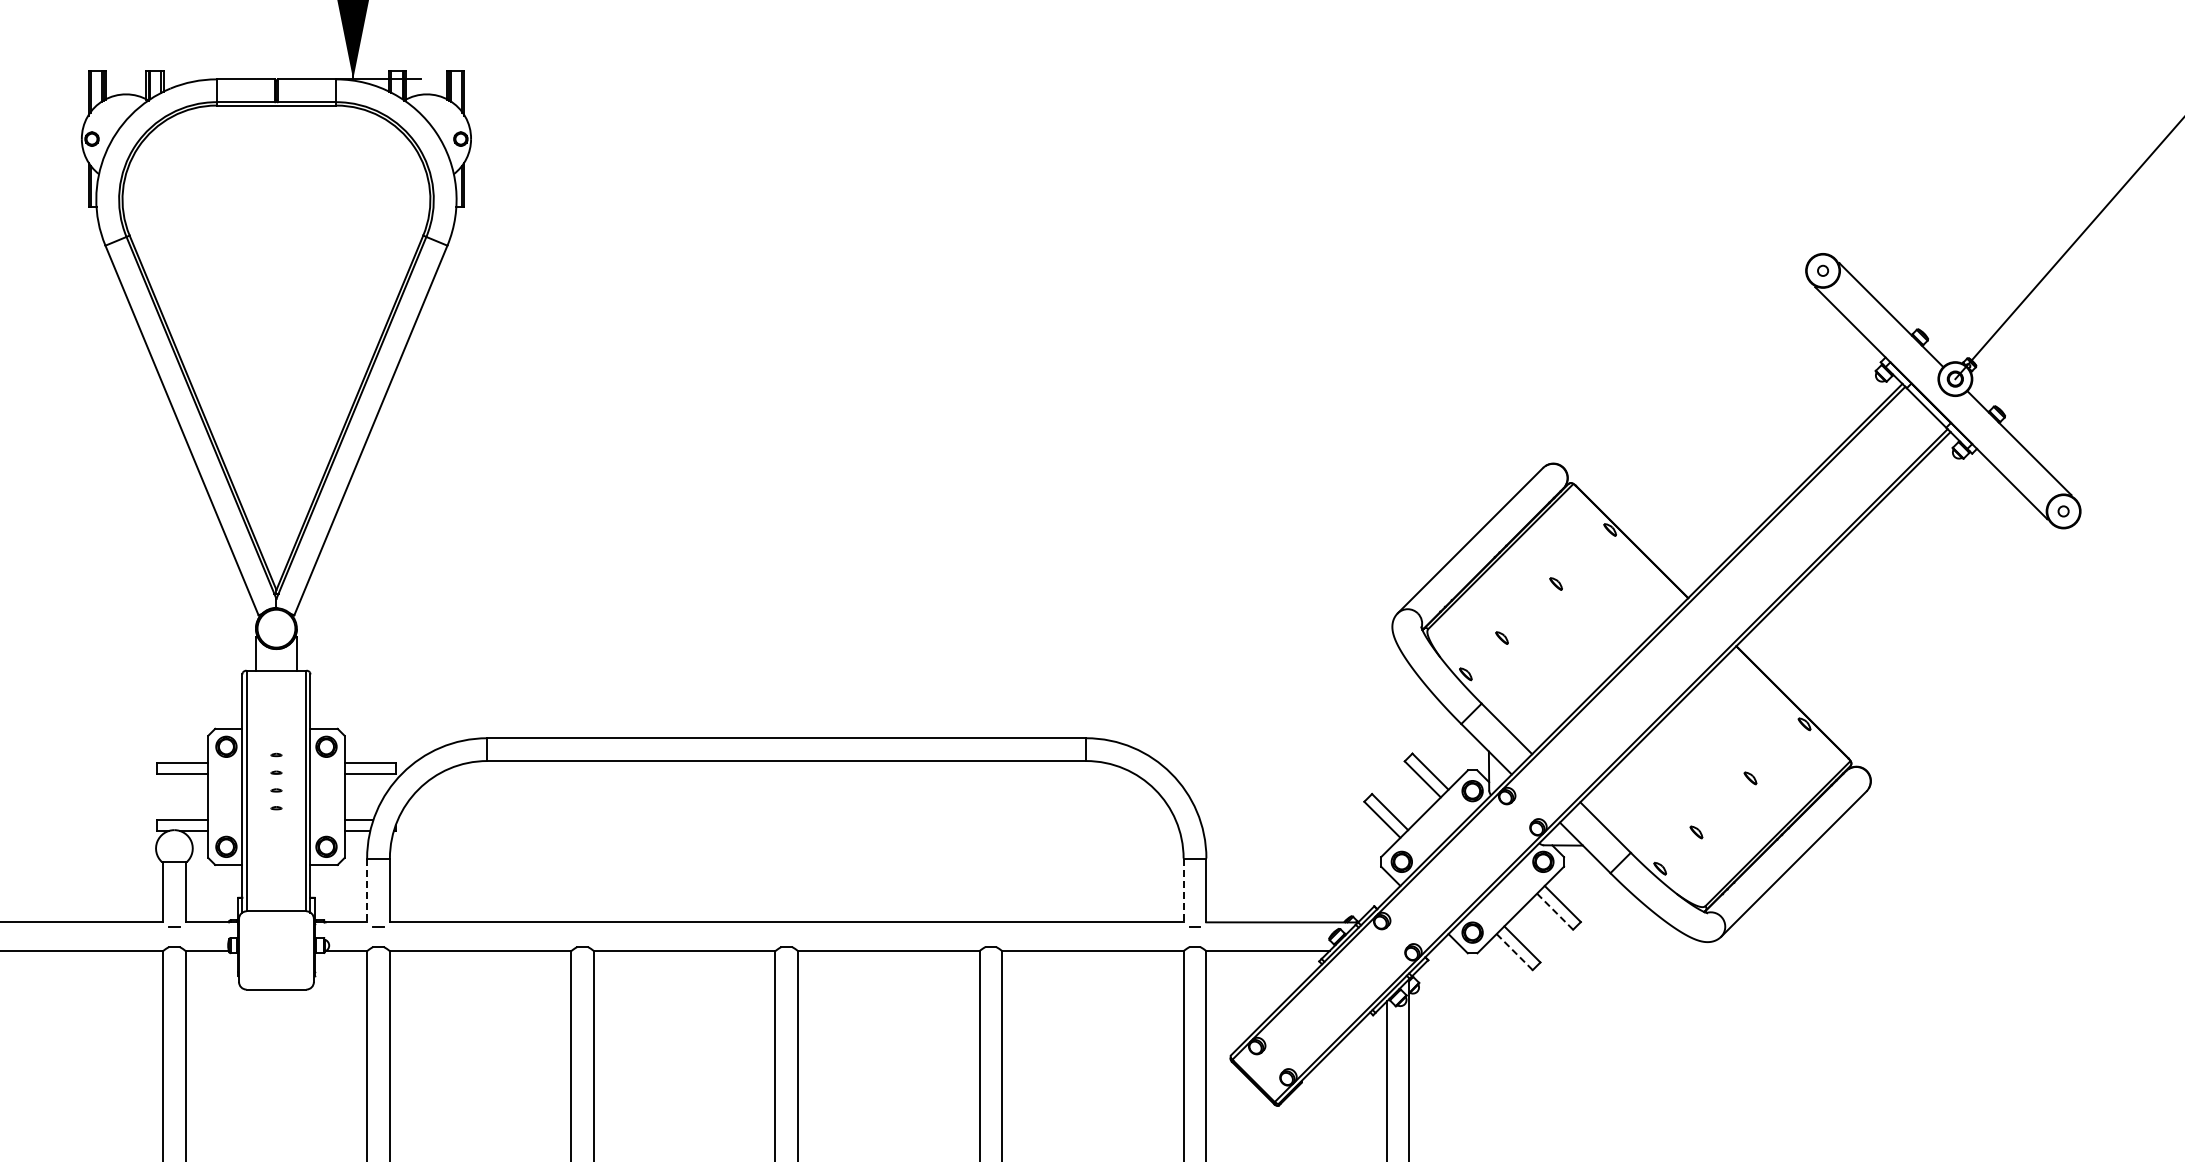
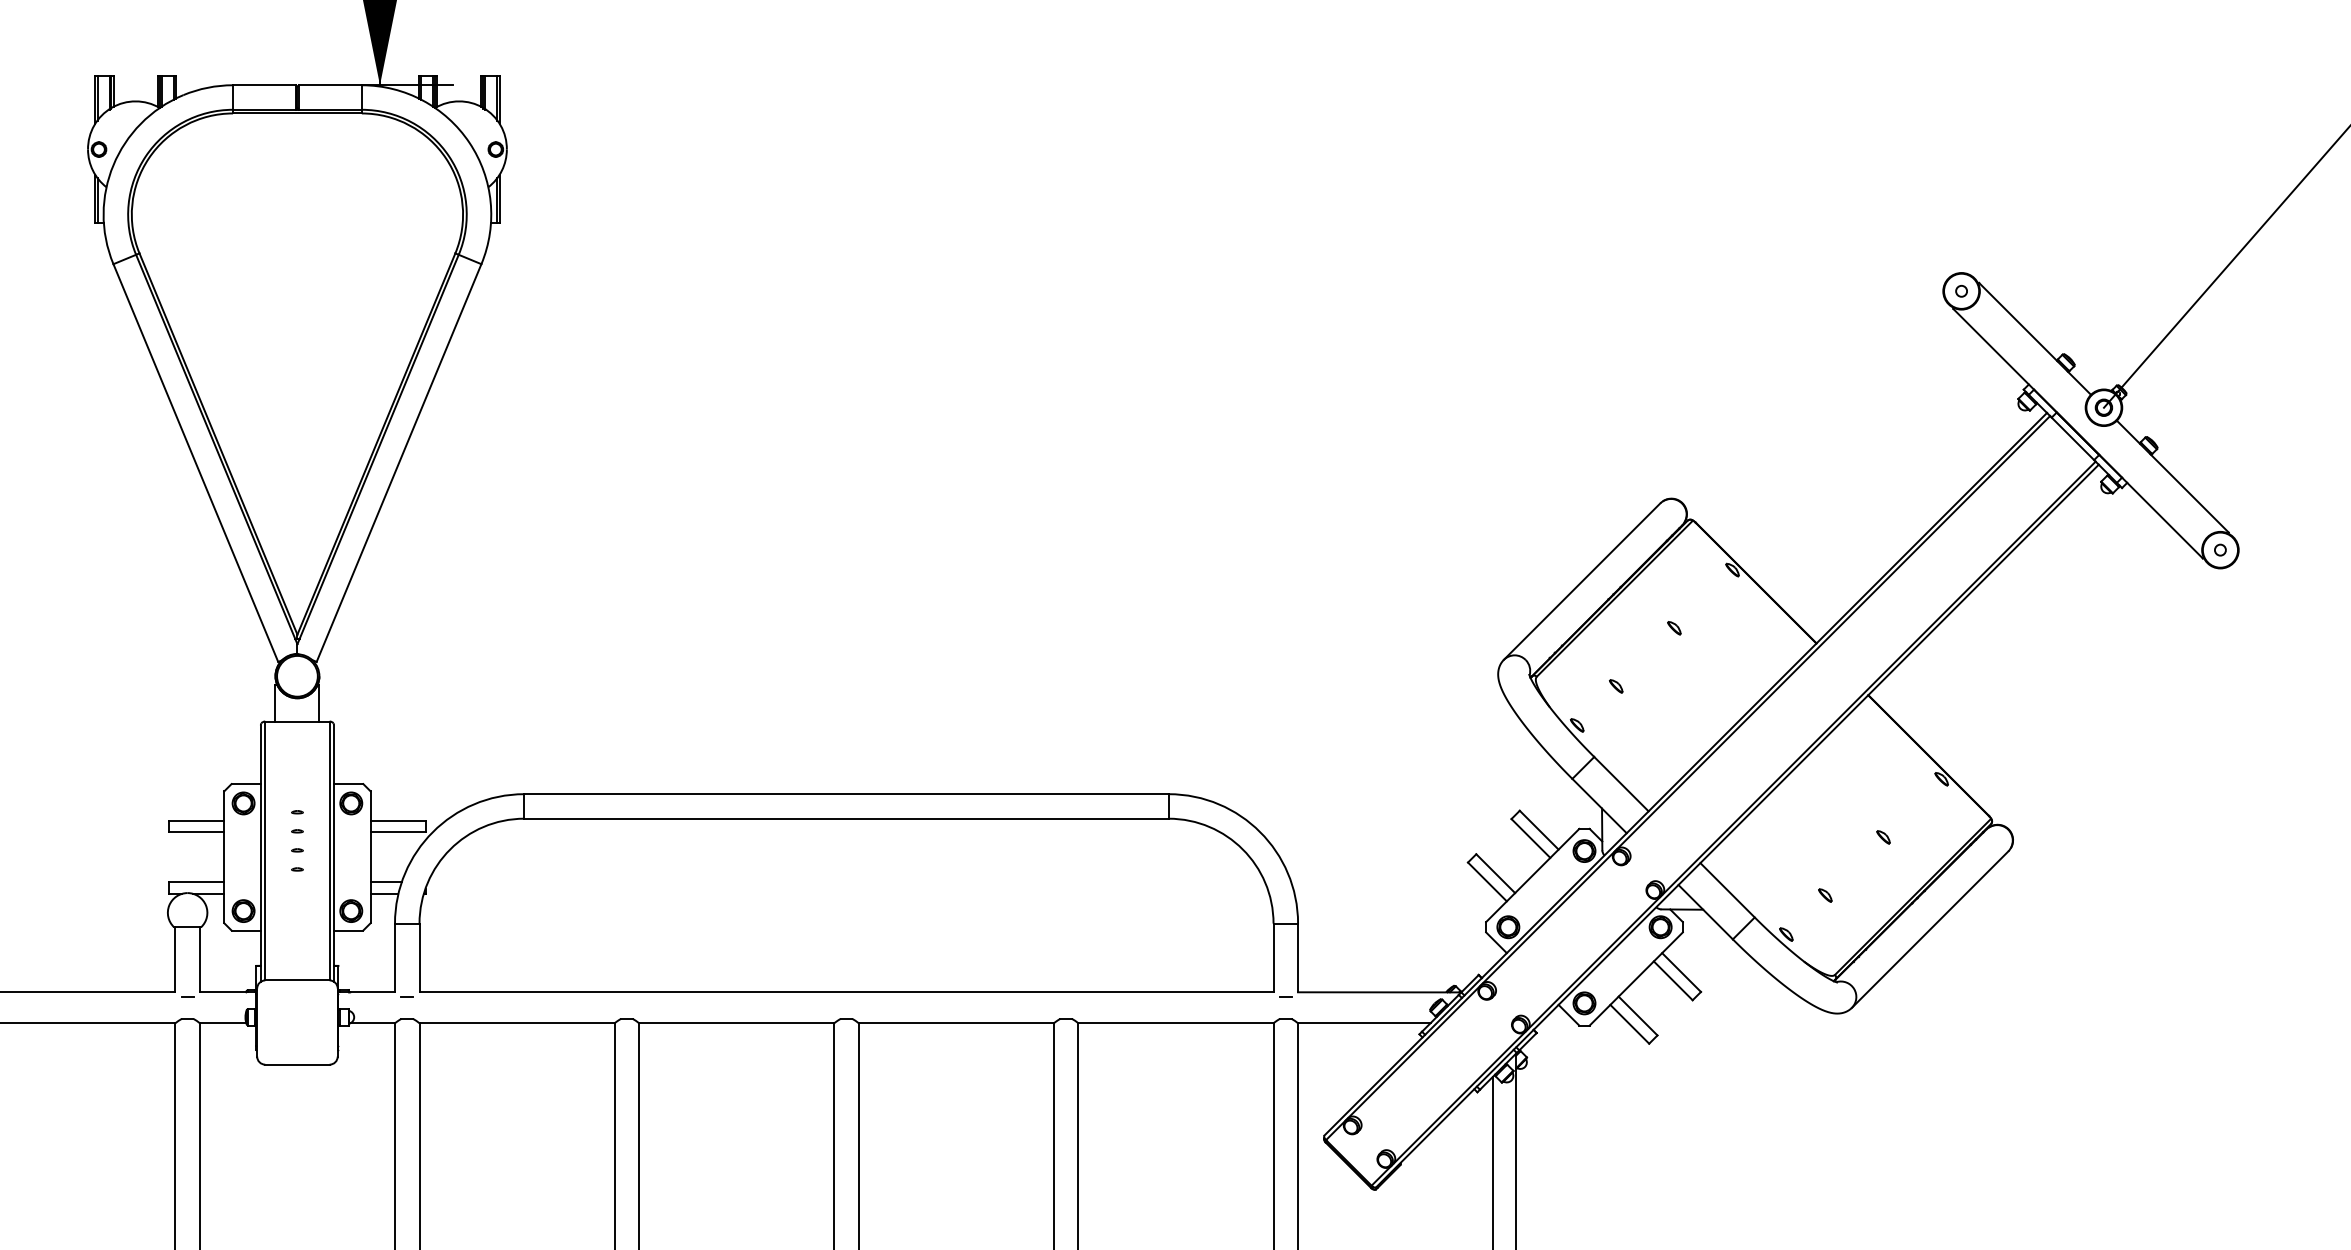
line: (367, 890) -> (395, 958), dashed -> solid
line: (1183, 890) -> (1273, 958), dashed -> solid
line: (1555, 911) -> (1673, 980), dashed -> solid
line: (1514, 952) -> (1629, 1024), dashed -> solid

